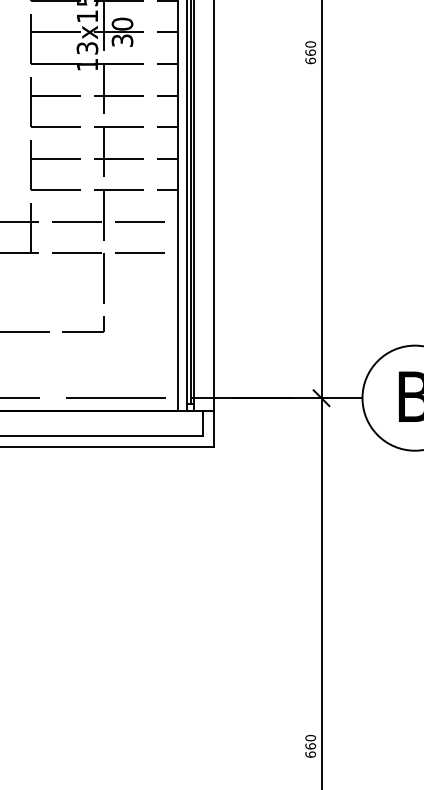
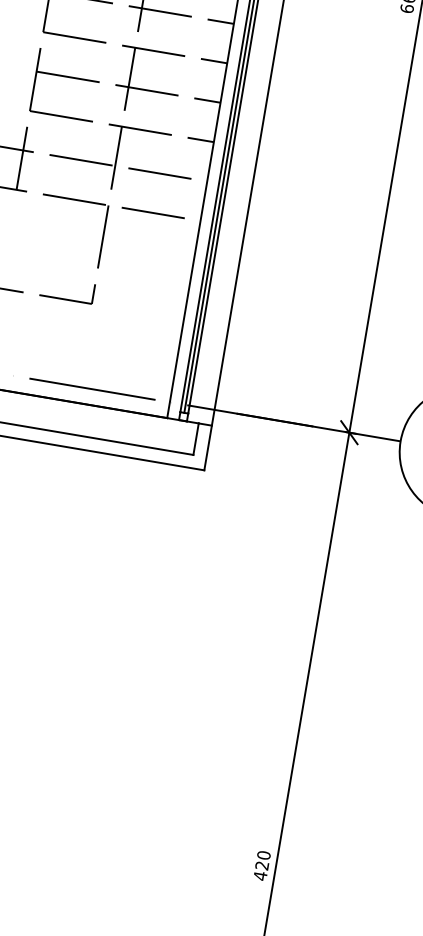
text: (310, 750) -> (261, 870), 660 -> 420

